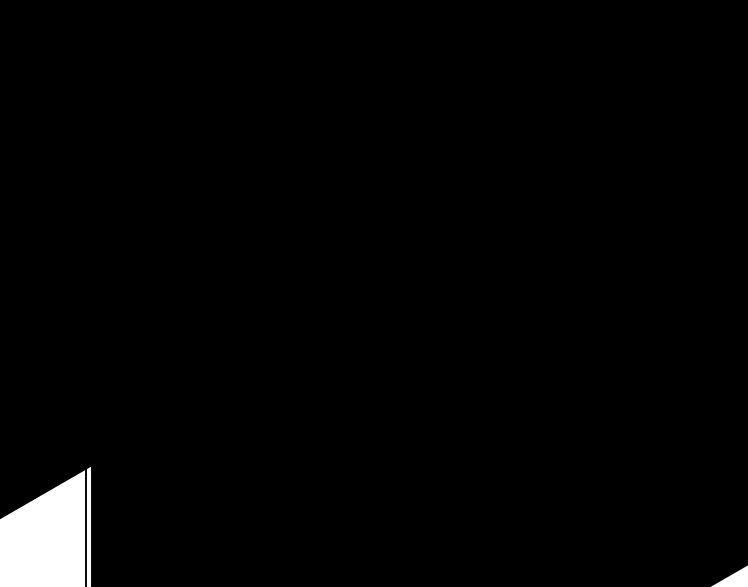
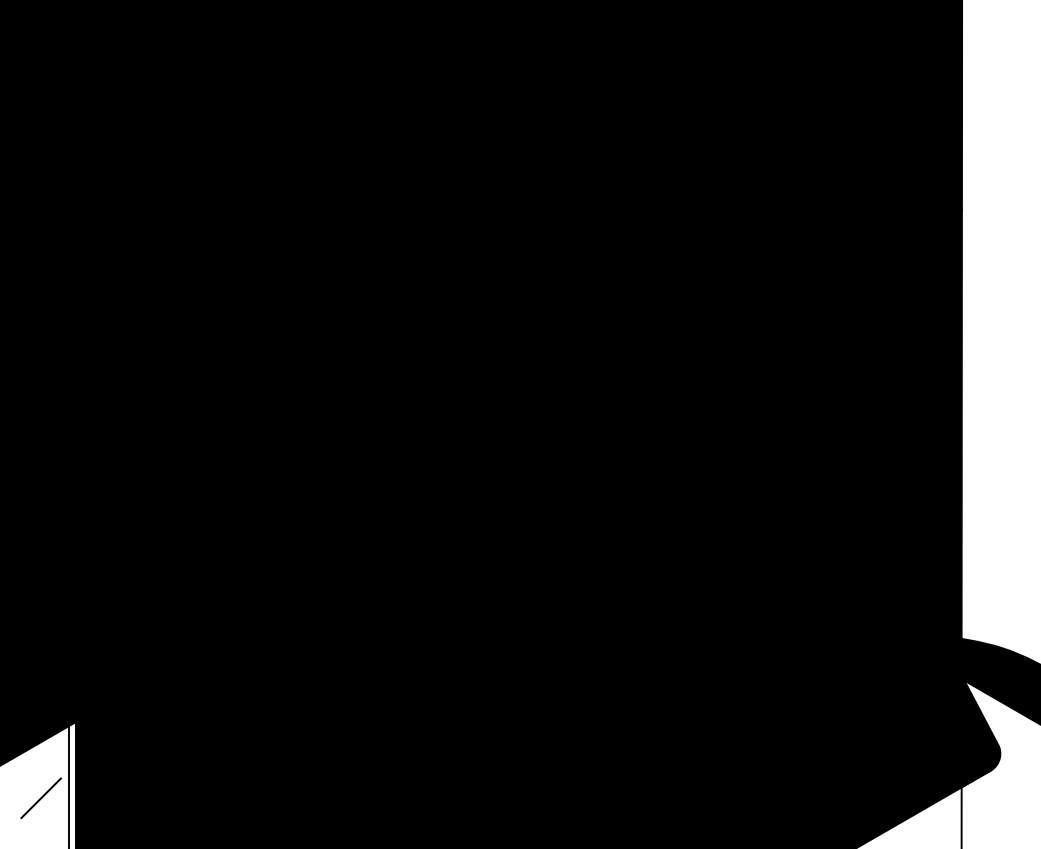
hatch: (62, 527) -> (40, 797), added

